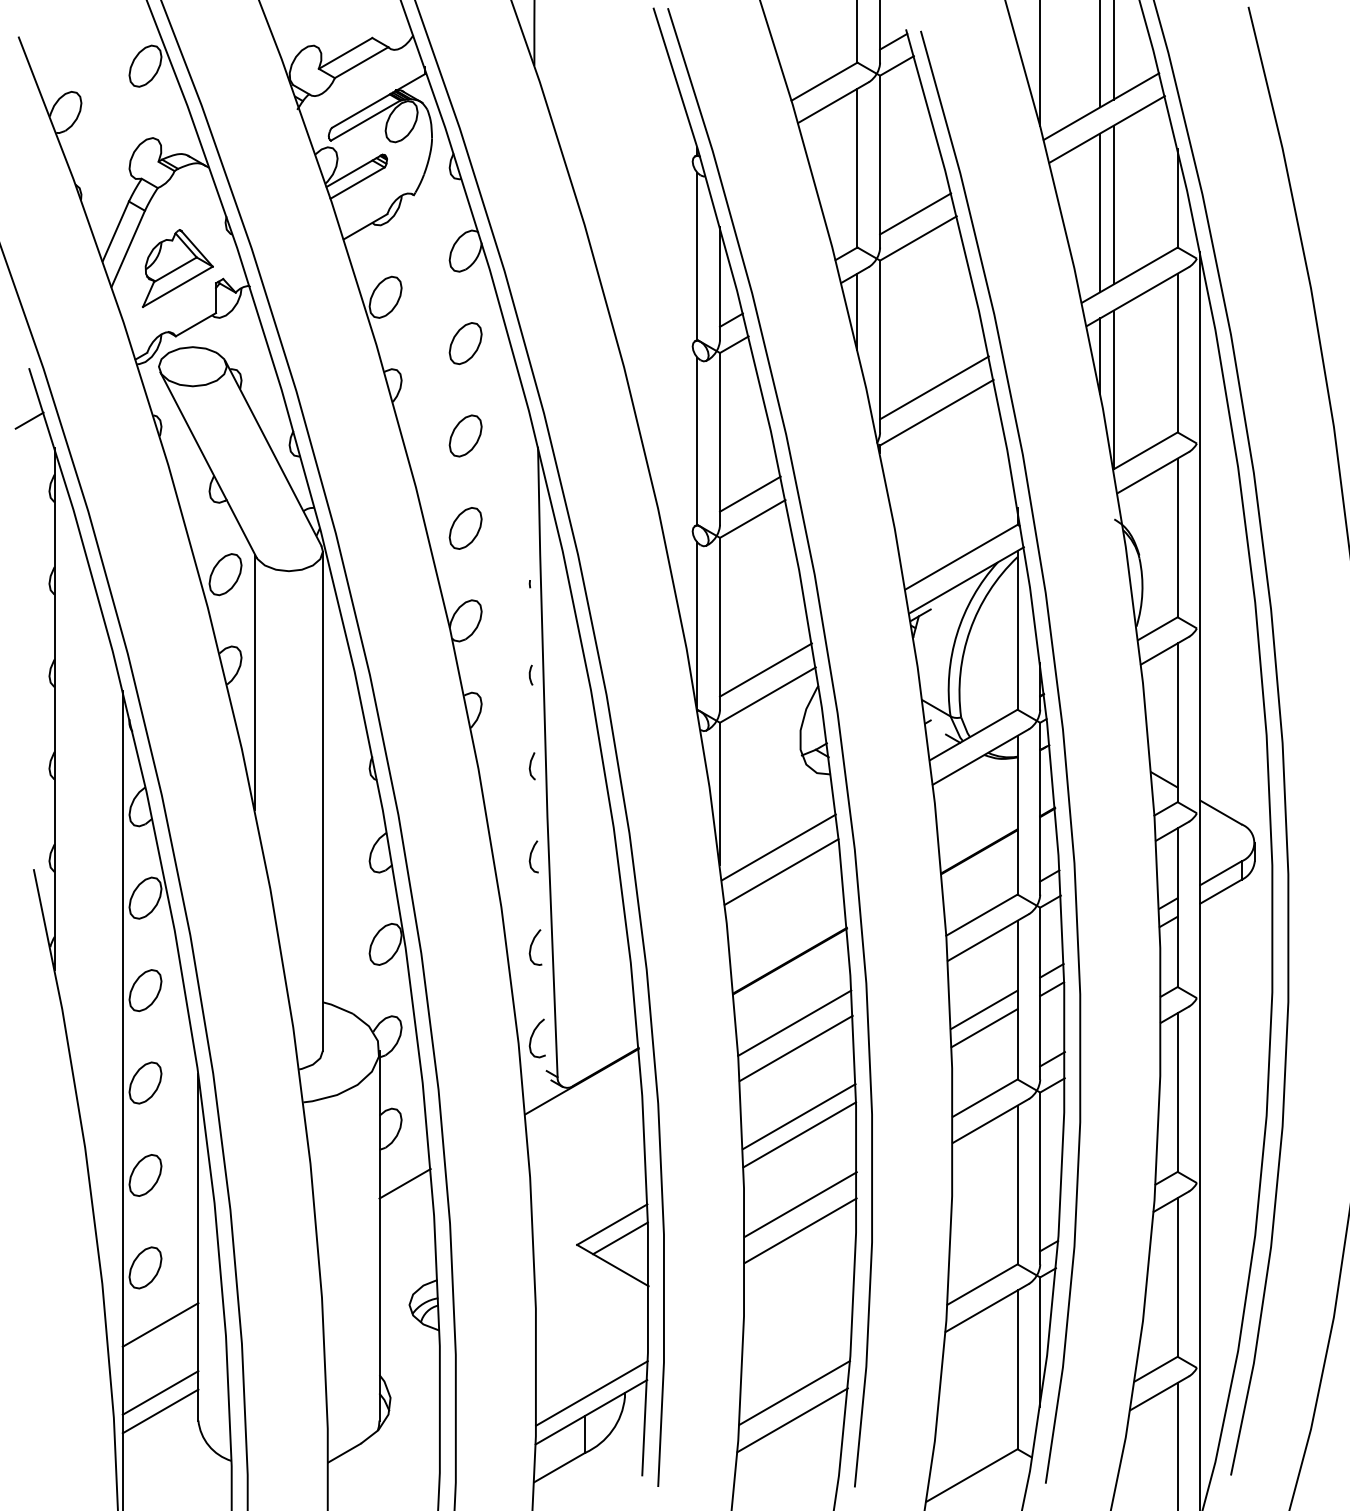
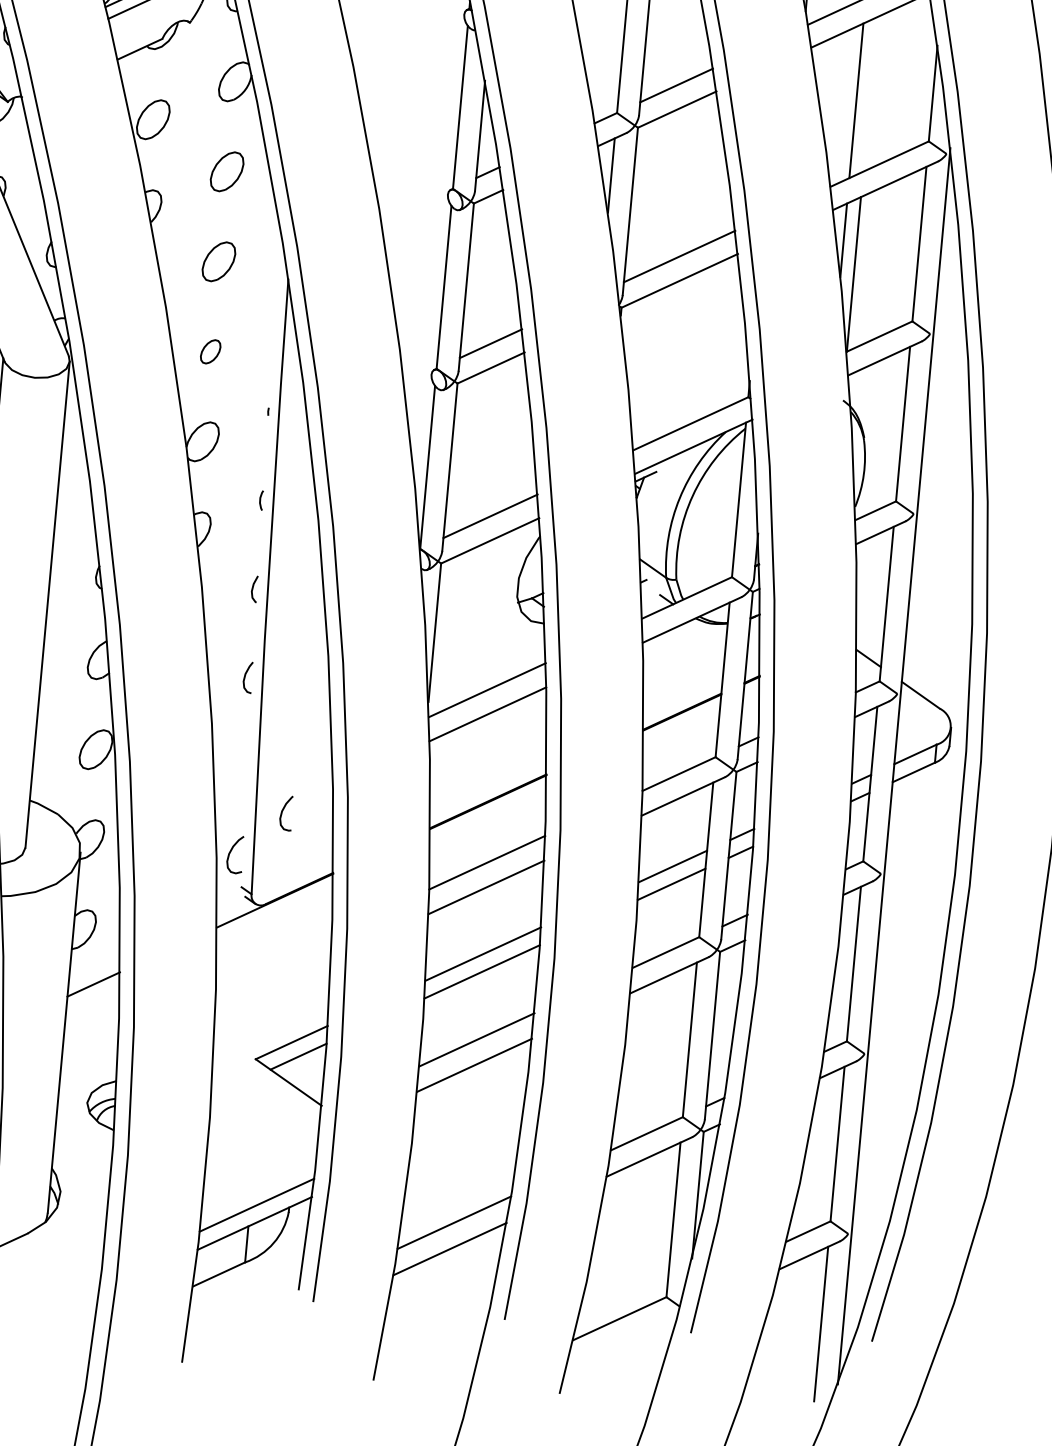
line: (1113, 204) -> (870, 93), removed
part: (465, 528) -> (210, 351), size x0.6
curve: (532, 945) -> (283, 811), moved

